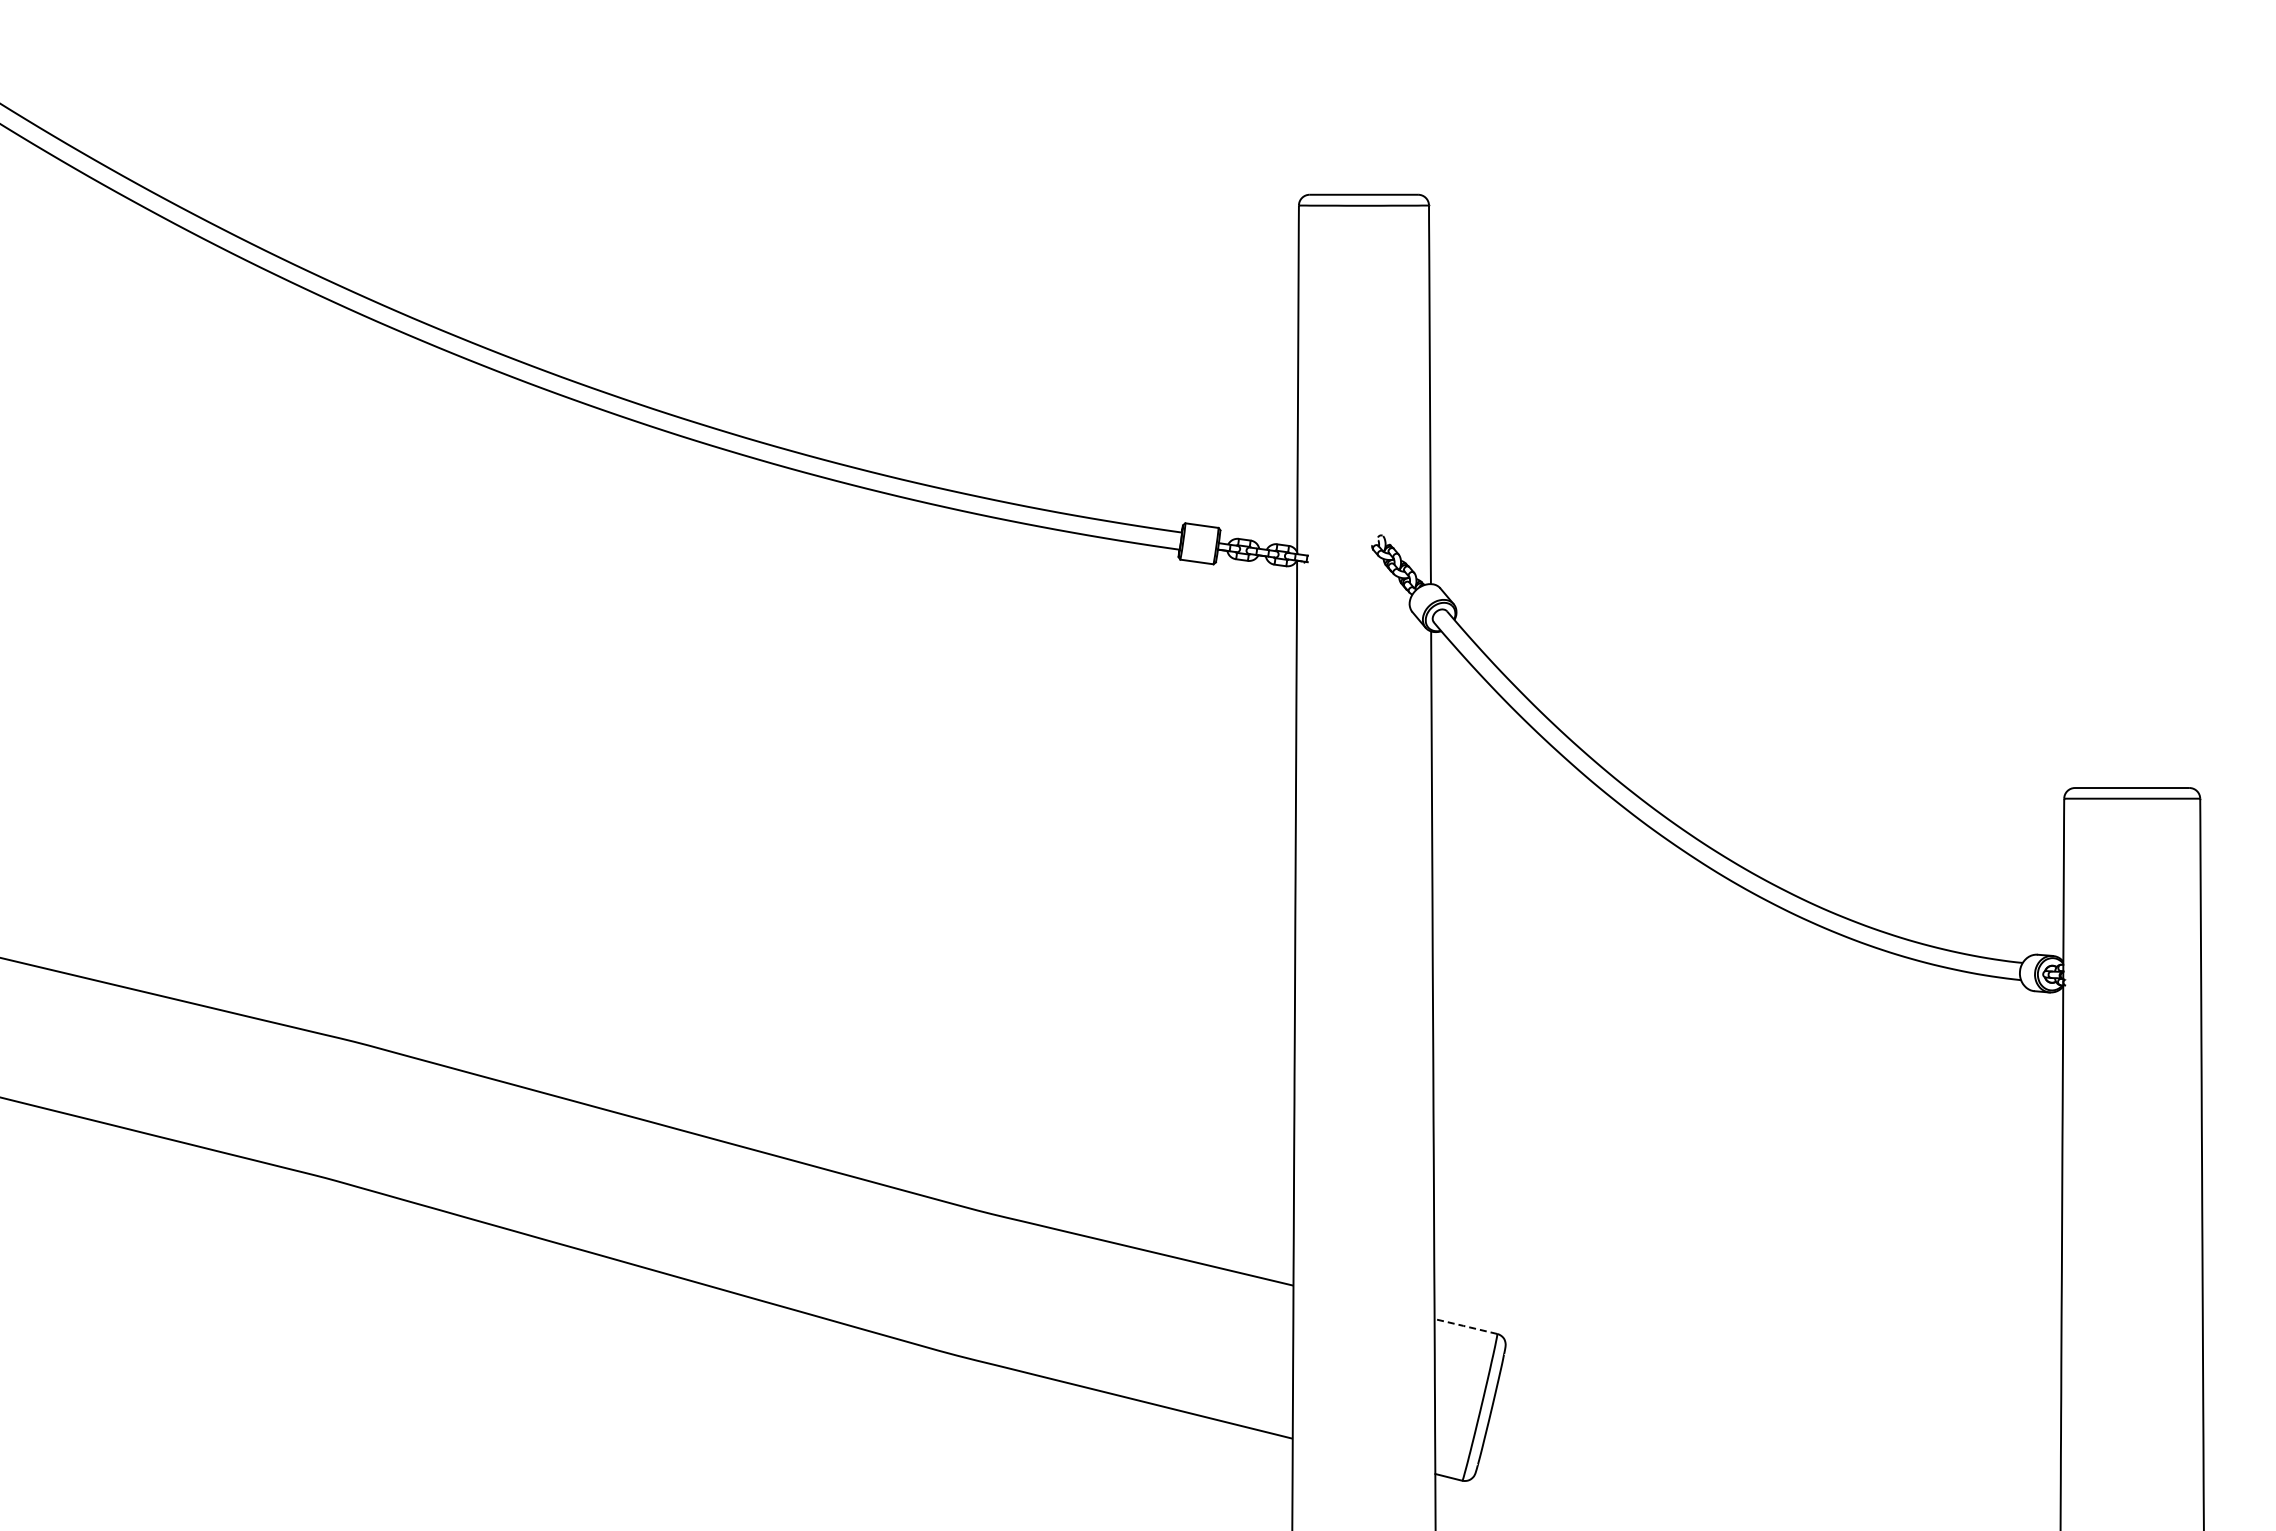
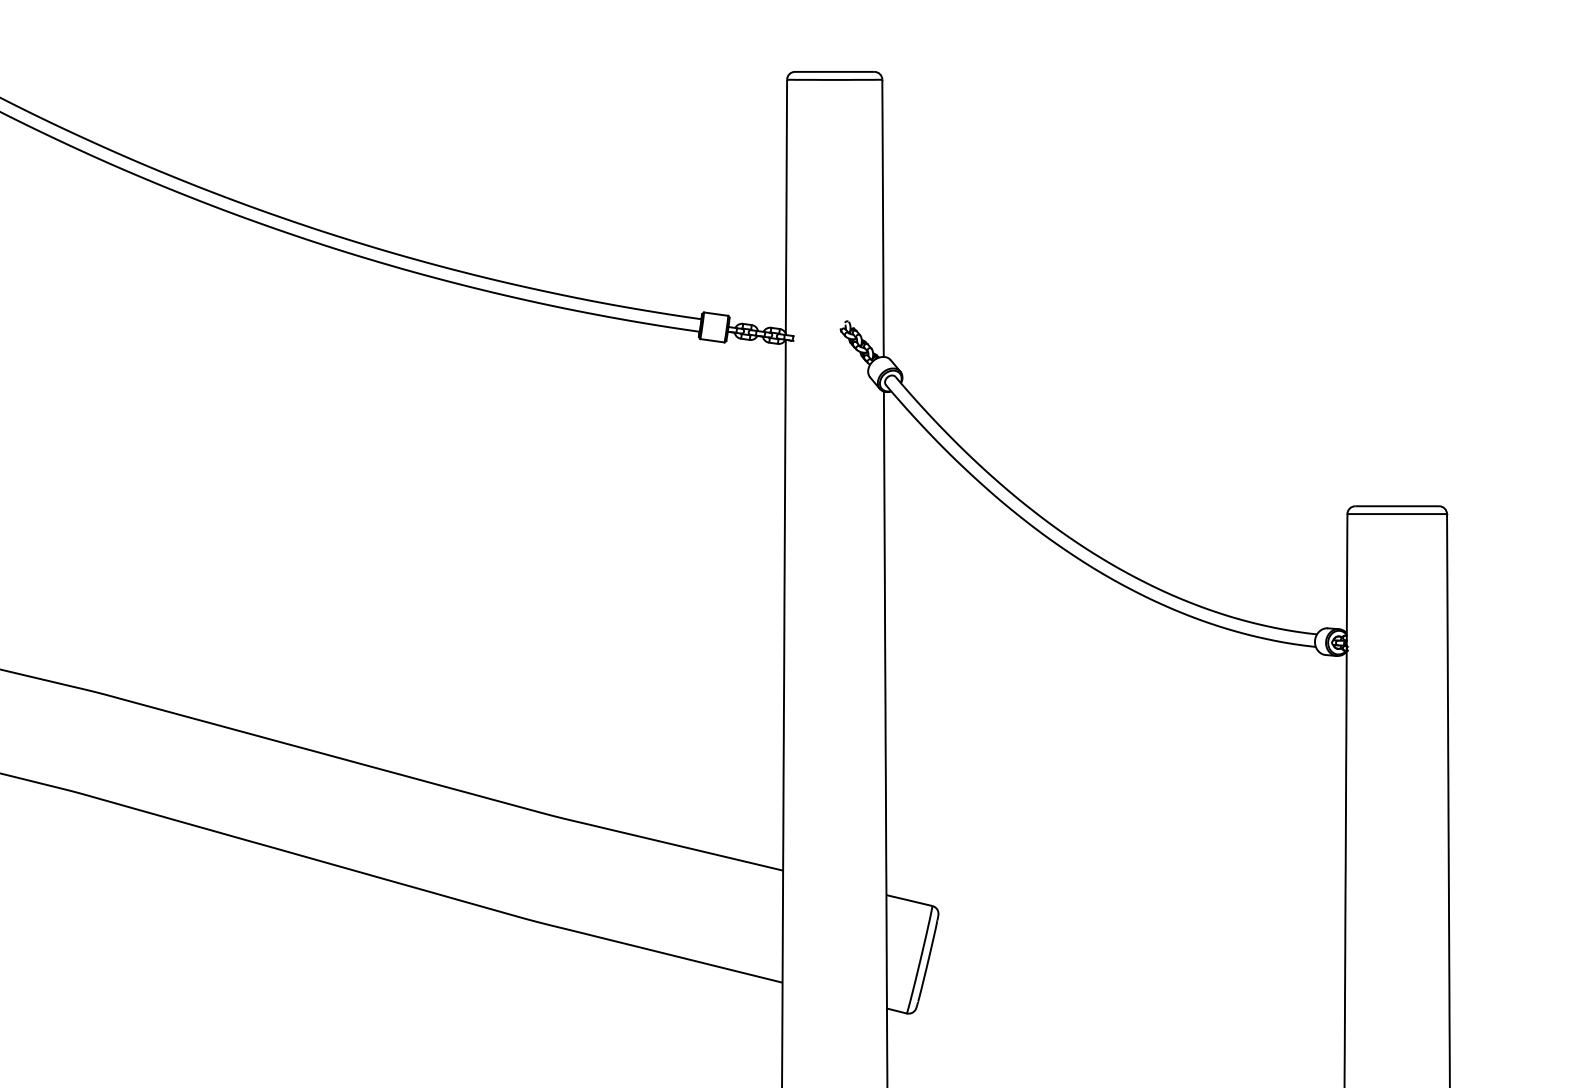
line: (1465, 1326) -> (909, 900), dashed -> solid

